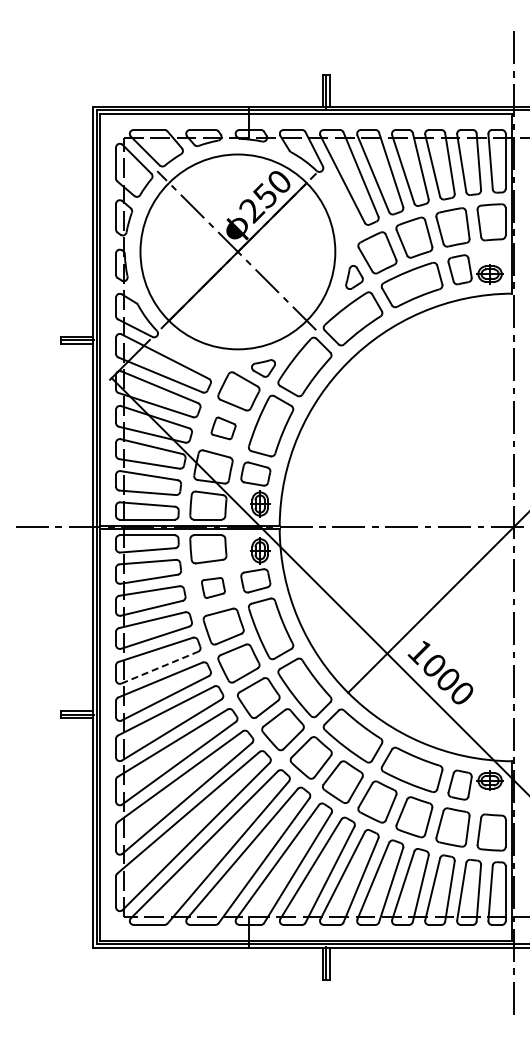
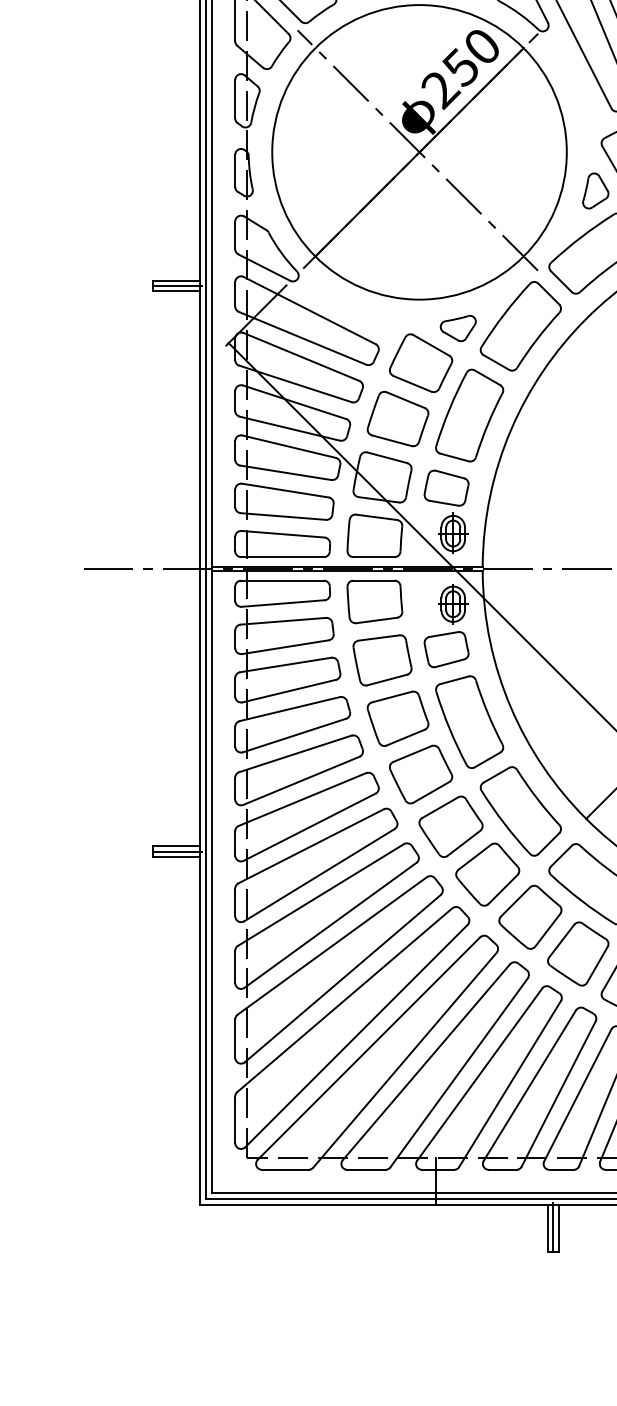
part: (223, 428) -> (397, 419), size x1.67
part: (213, 587) -> (382, 659), size x1.67
line: (159, 667) -> (300, 780), dashed -> solid

